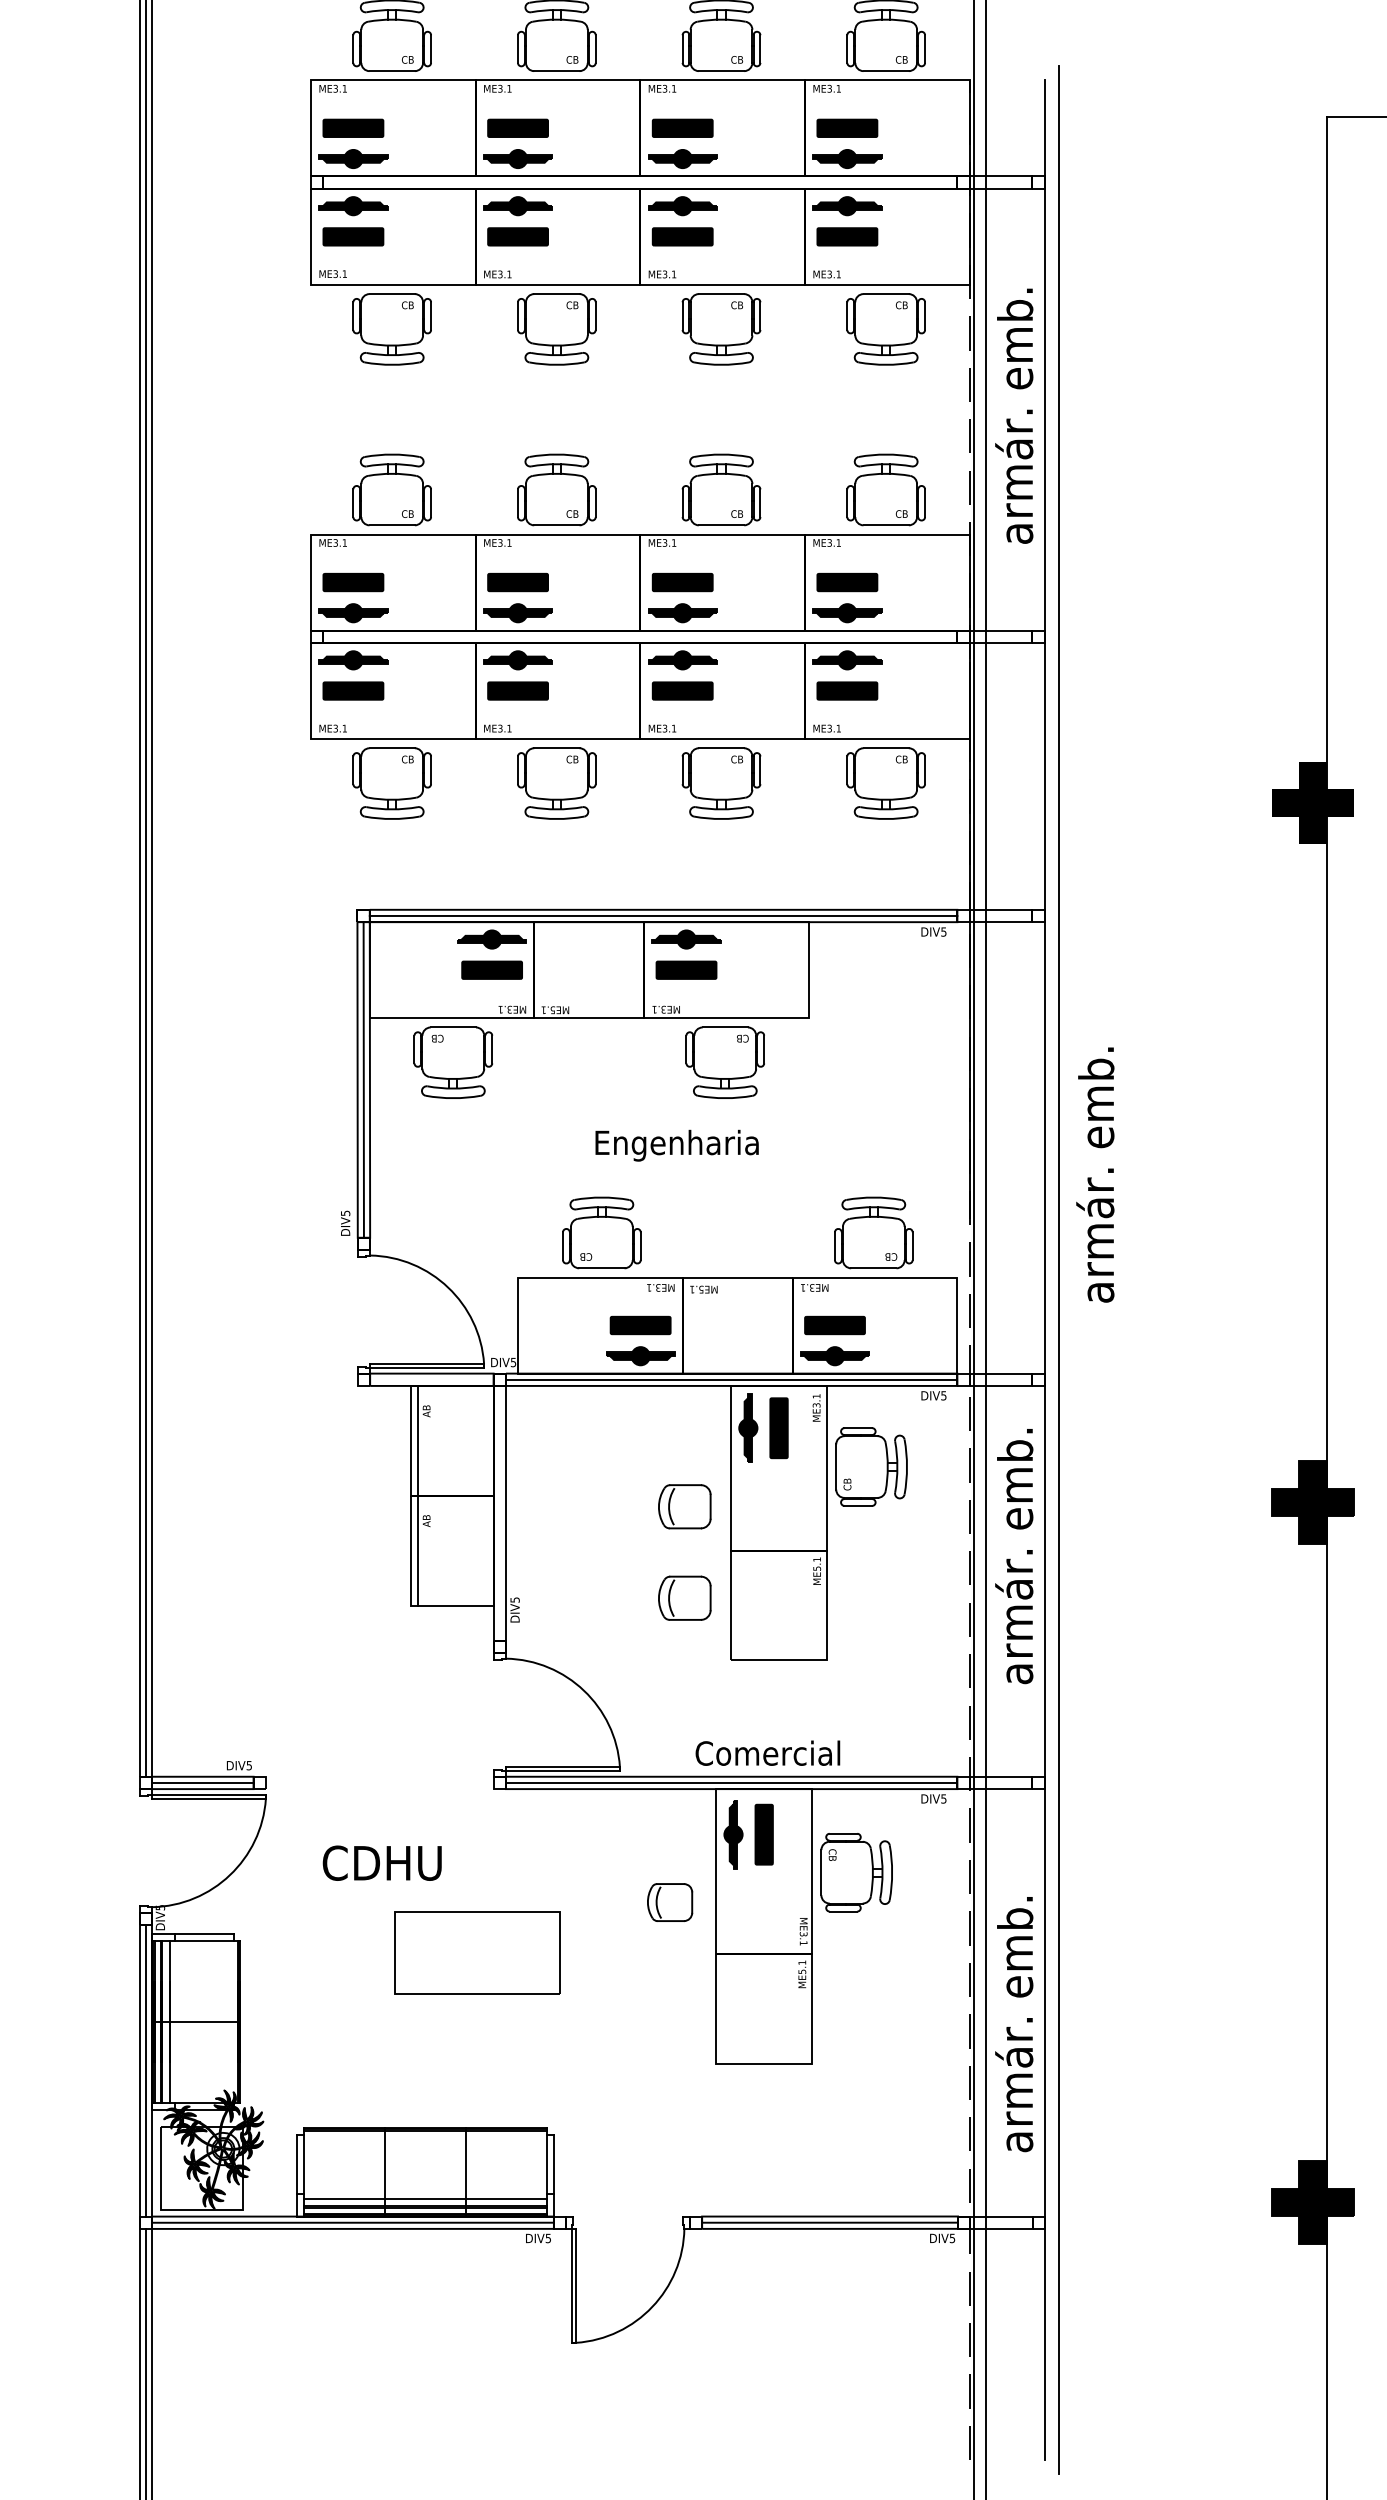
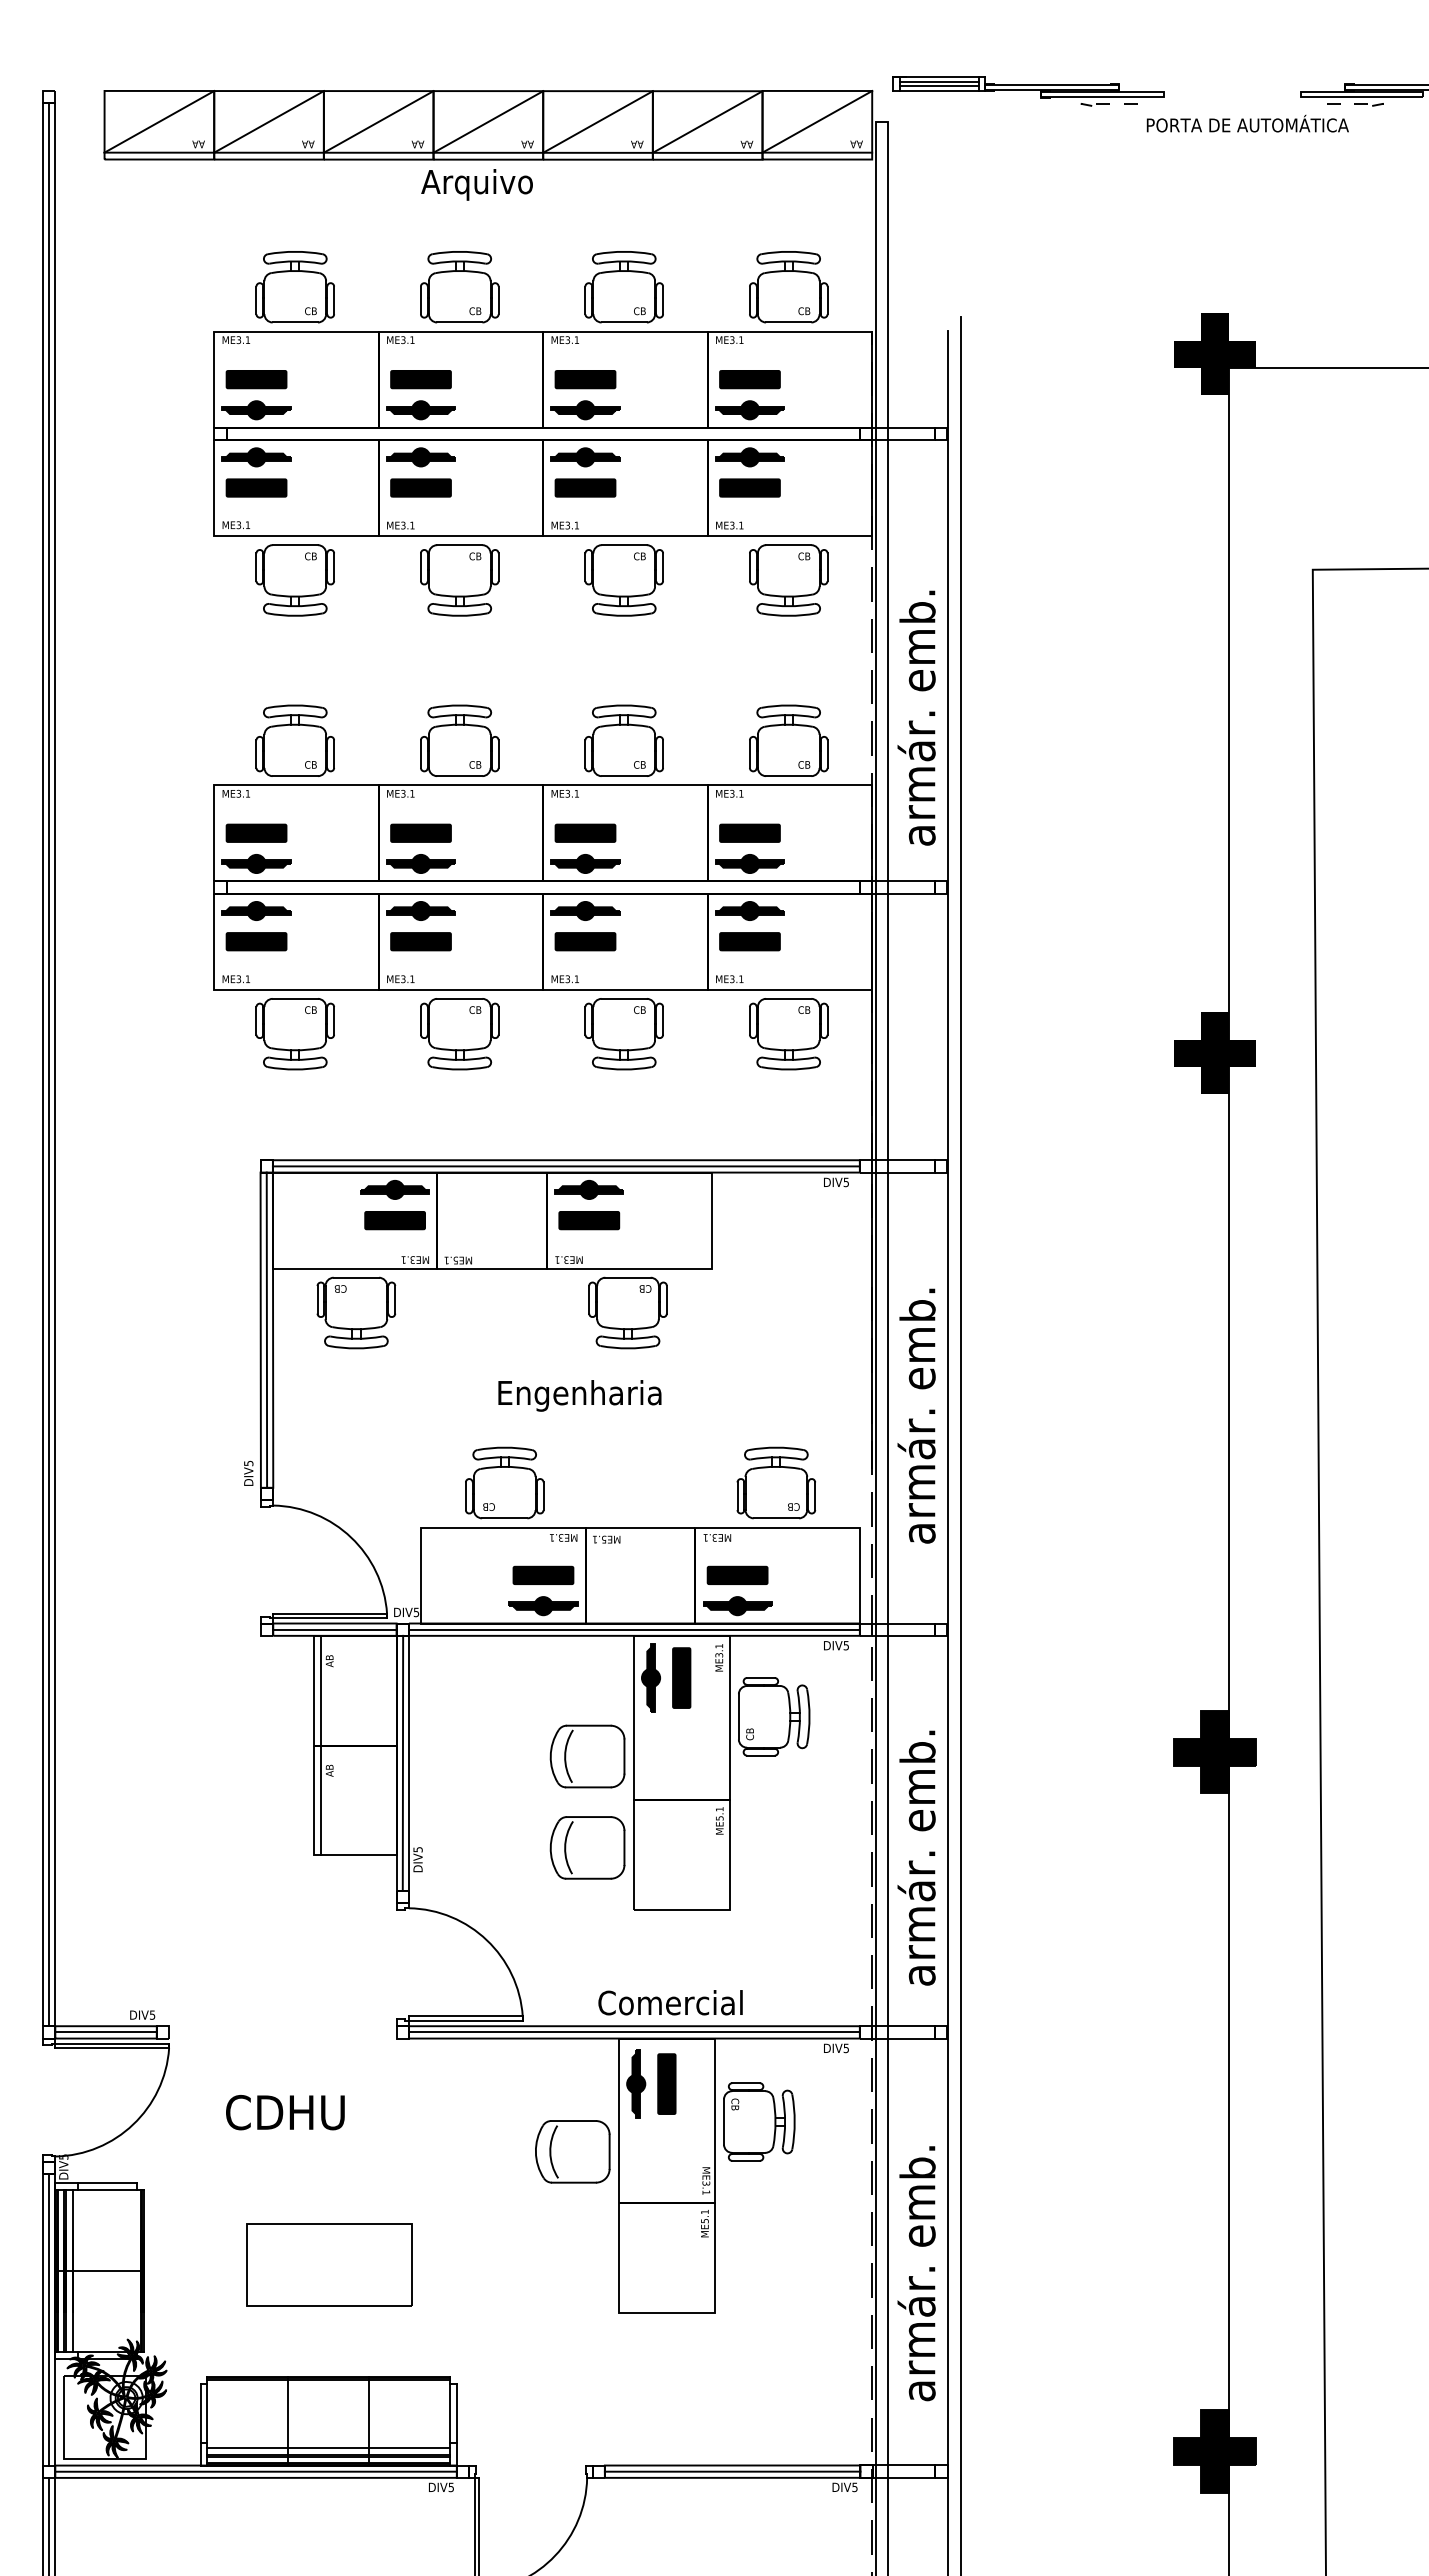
fill: (1312, 103) -> (1214, 354), added
text: (1014, 415) -> (916, 717), moved
text: (1095, 1174) -> (916, 1415), moved
line: (431, 1379) -> (334, 1629), added
part: (684, 1506) -> (587, 1756), size x1.43
line: (499, 1512) -> (402, 1762), added
text: (1014, 1555) -> (916, 1857), moved
part: (684, 1597) -> (587, 1847), size x1.43
part: (669, 1902) -> (572, 2151), size x1.67
part: (477, 1952) -> (329, 2264), moved

